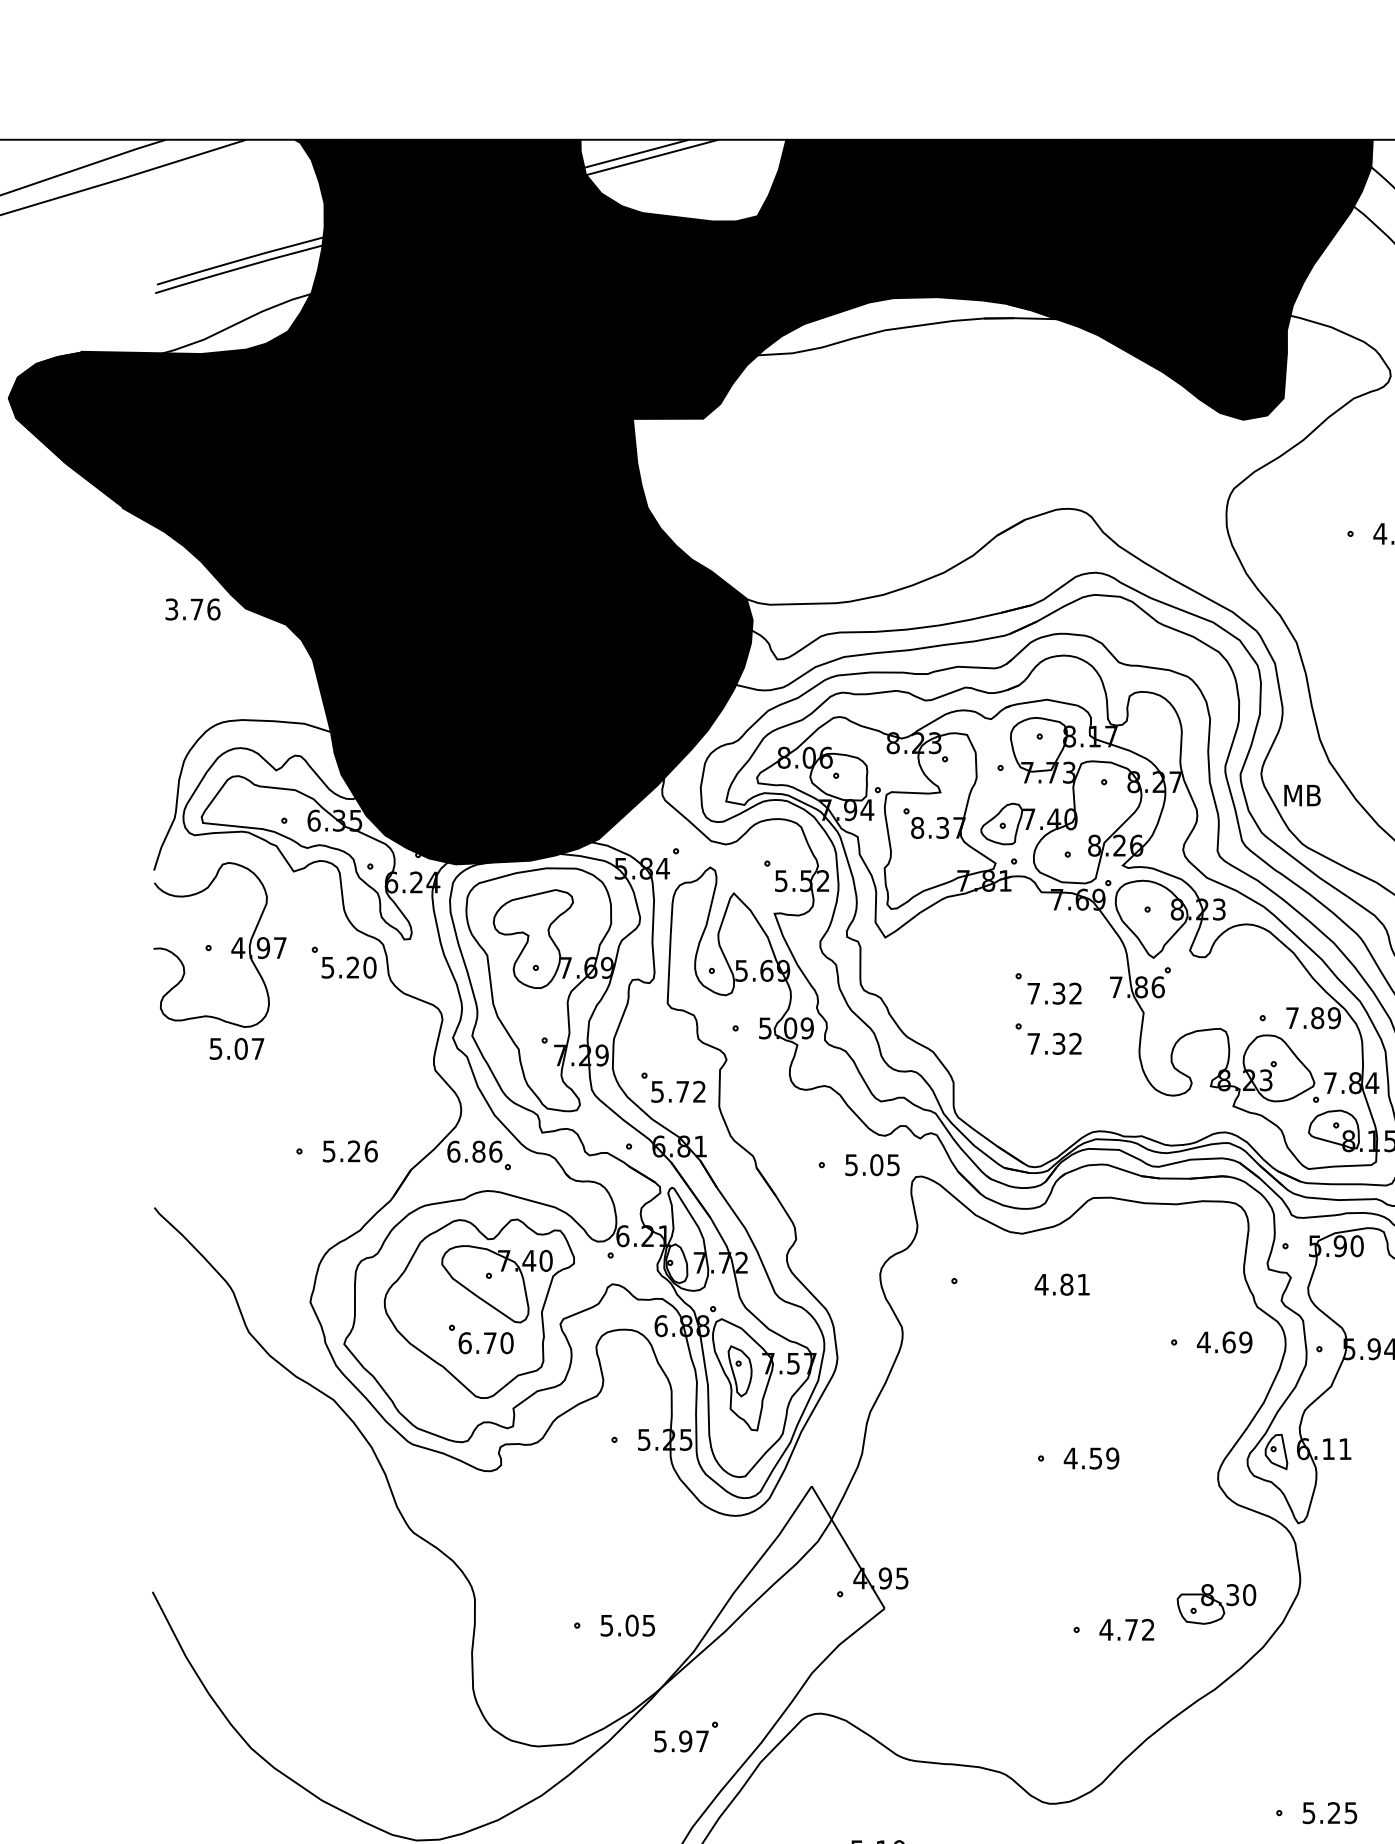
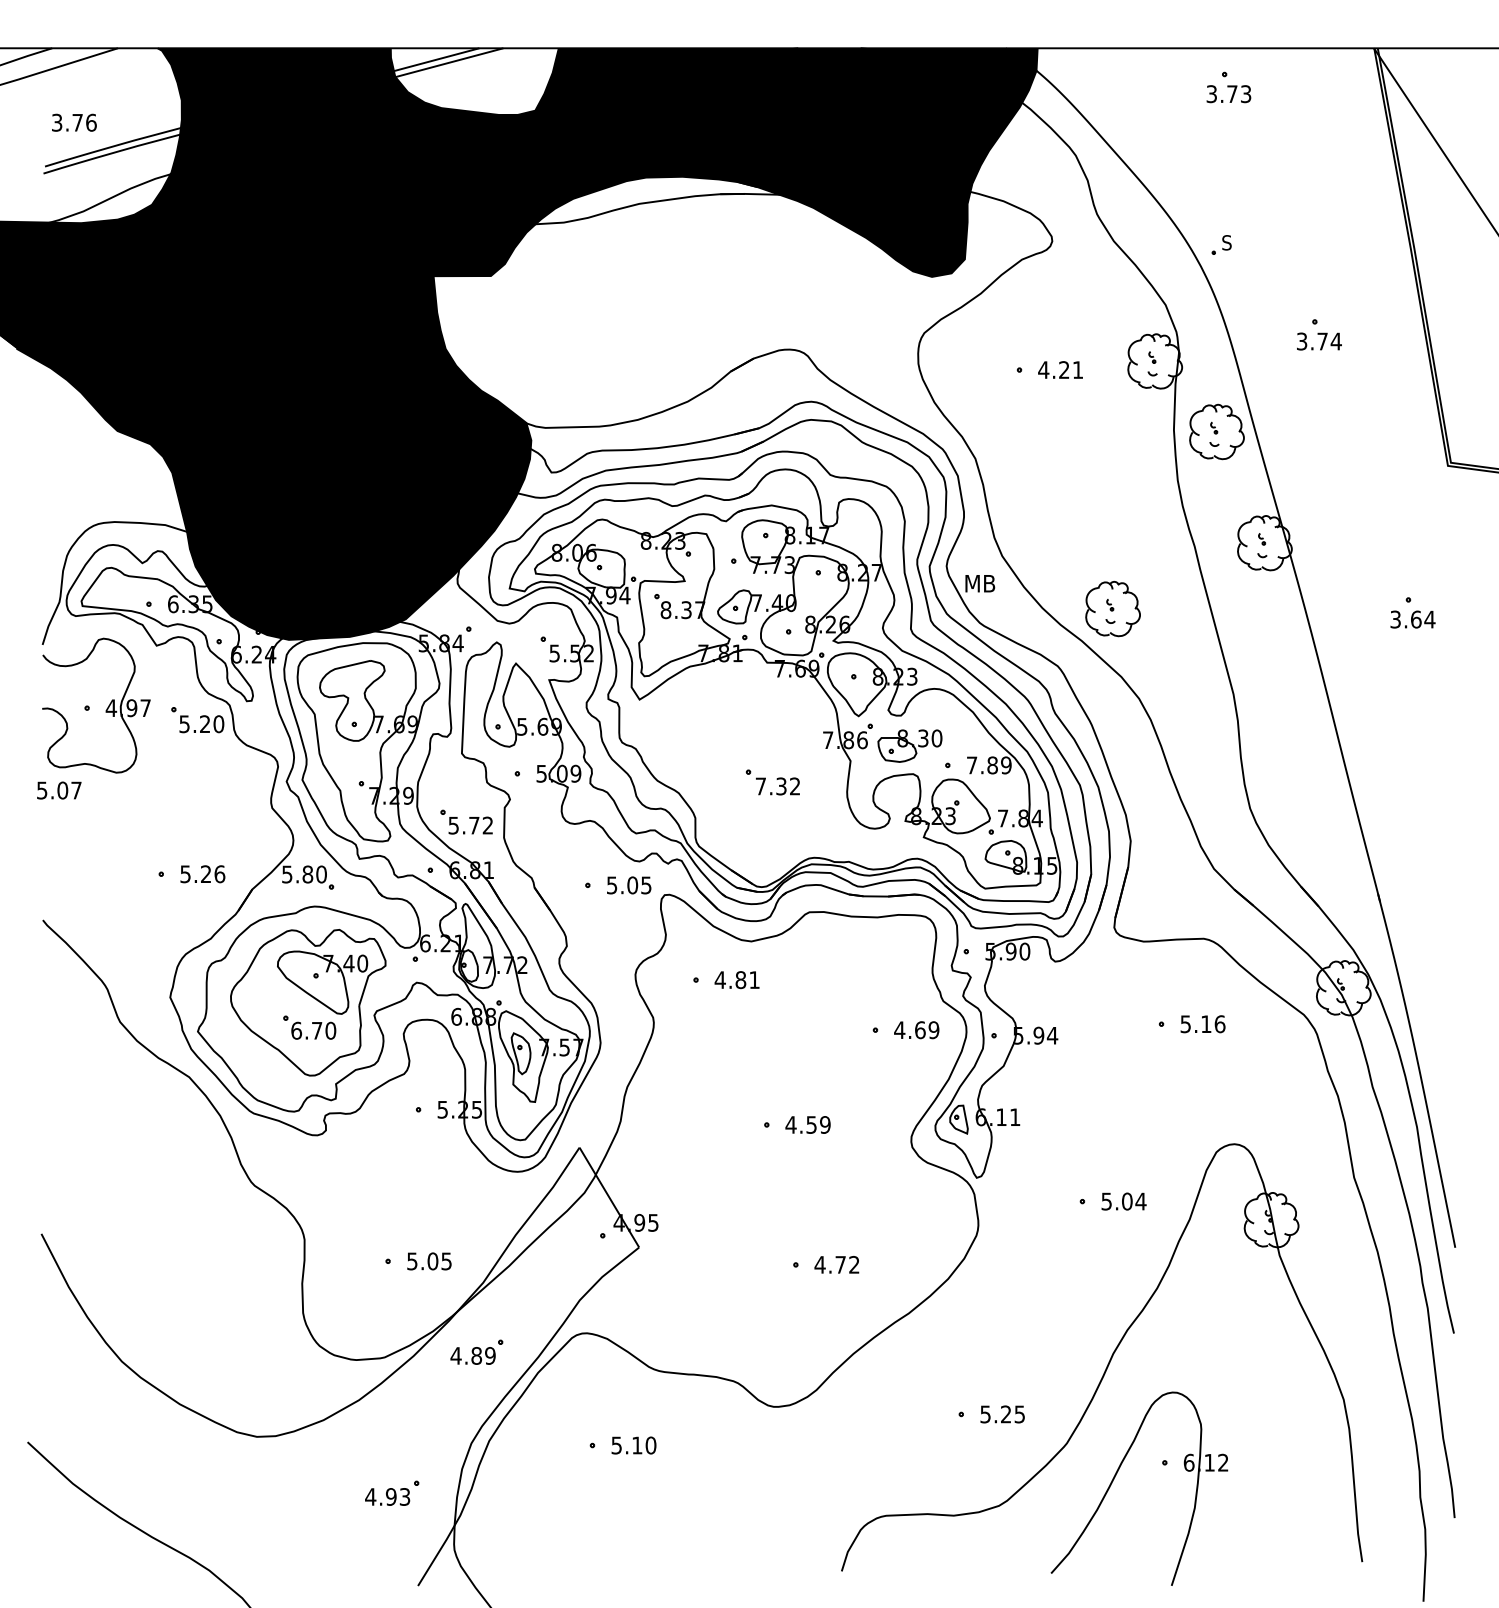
text: (193, 609) -> (74, 122), moved
part: (1048, 988) -> (772, 741), removed
text: (237, 1048) -> (59, 790), moved
text: (474, 1151) -> (304, 874), 6.86 -> 5.80
text: (1061, 1285) -> (736, 980), moved
part: (1215, 1603) -> (909, 745), moved
text: (680, 1740) -> (472, 1355), 5.97 -> 4.89

